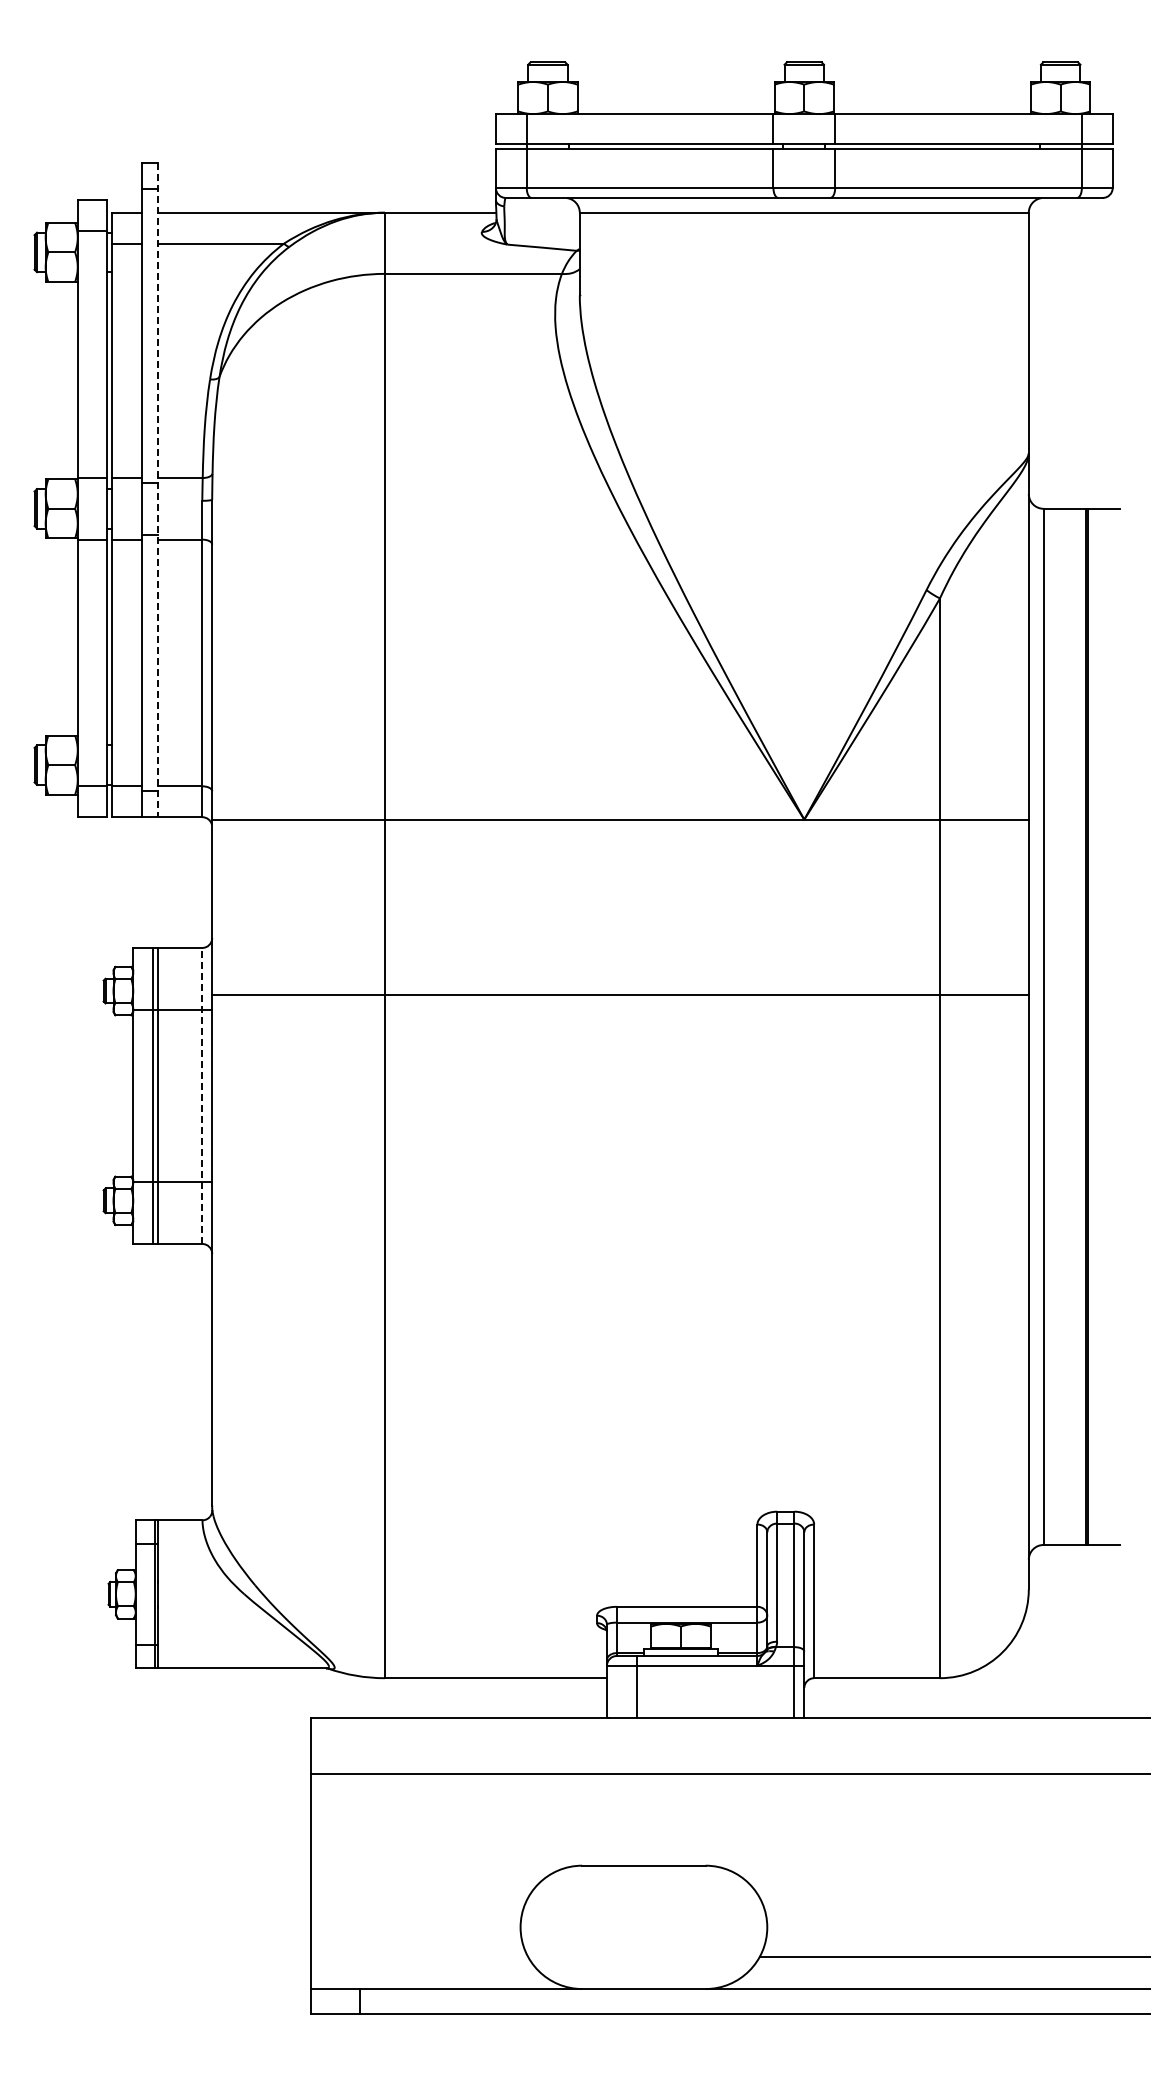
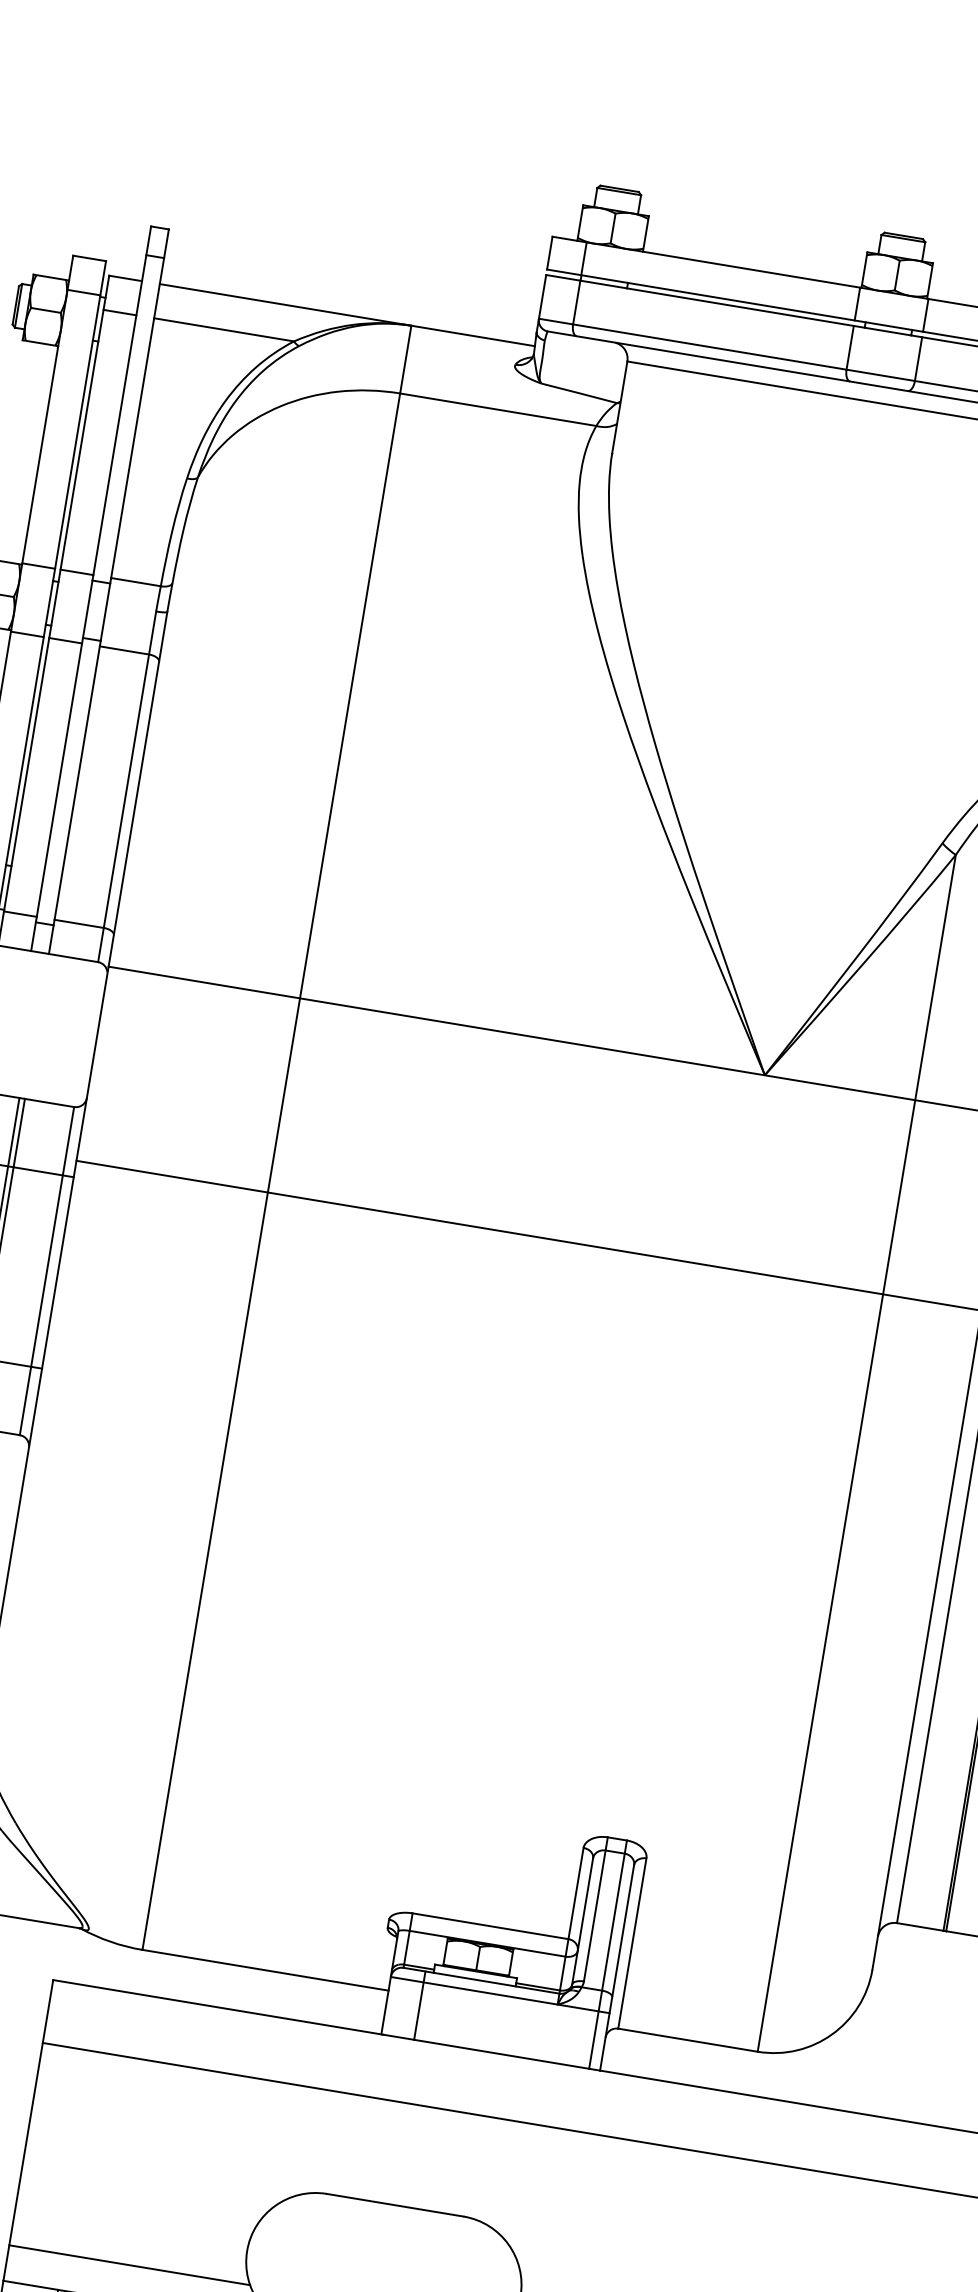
line: (157, 490) -> (108, 591), dashed -> solid
line: (202, 1095) -> (47, 1270), dashed -> solid
line: (419, 1956) -> (129, 2264), added

